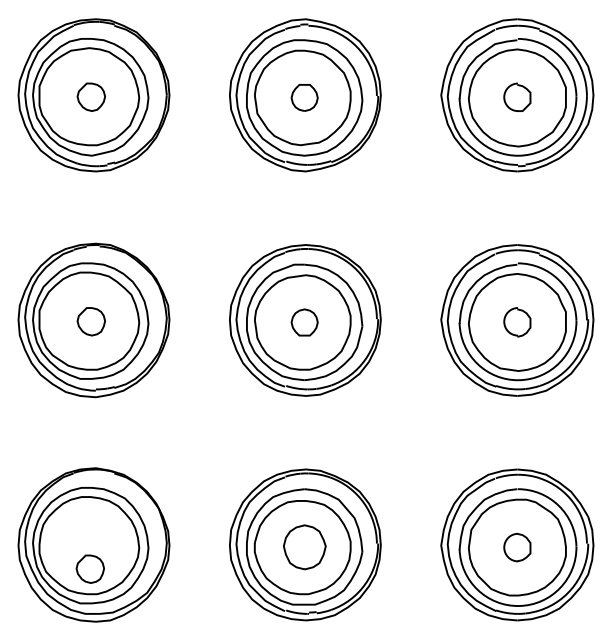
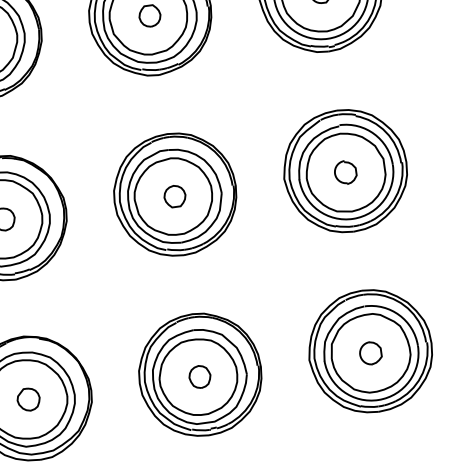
part: (304, 547) -> (199, 376), size x0.62
part: (89, 568) -> (27, 399), moved

